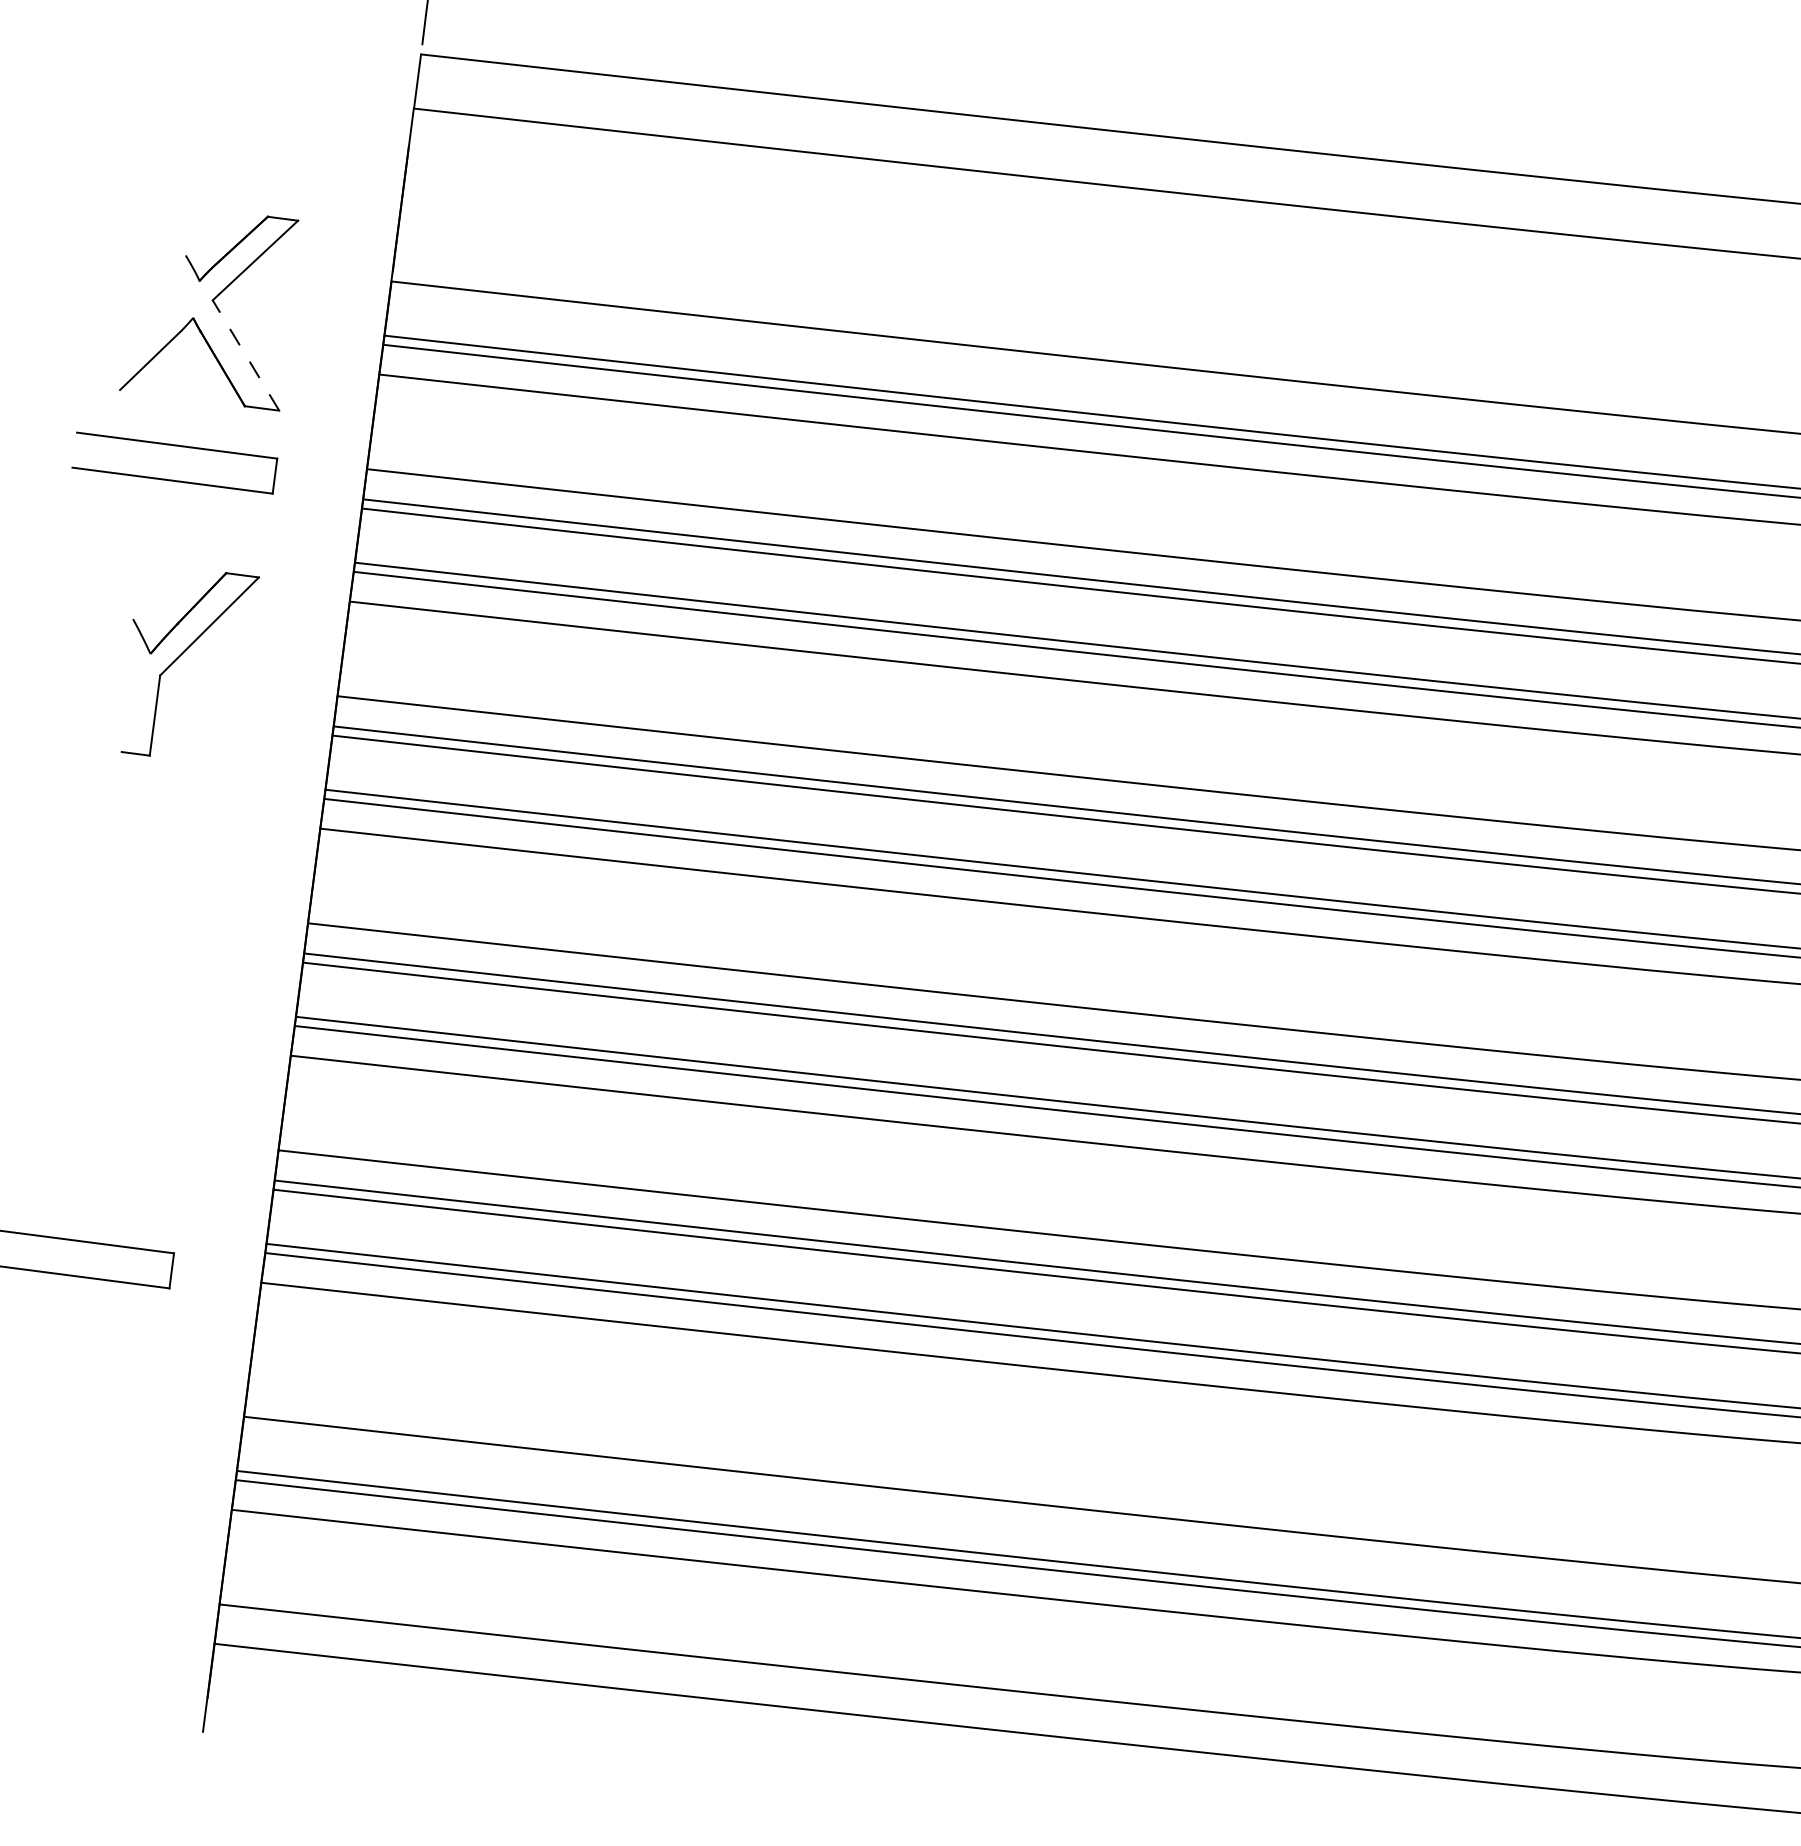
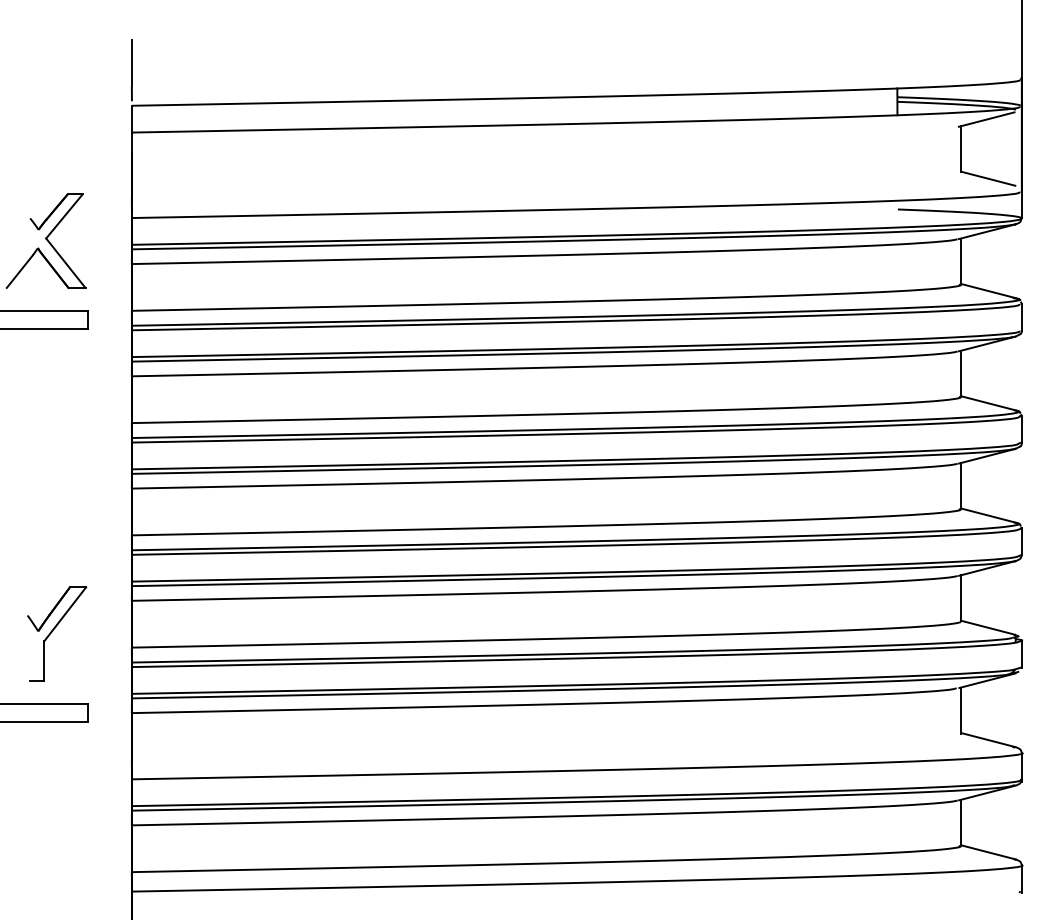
line: (245, 355) -> (65, 263), dashed -> solid
part: (188, 663) -> (57, 633), moved

